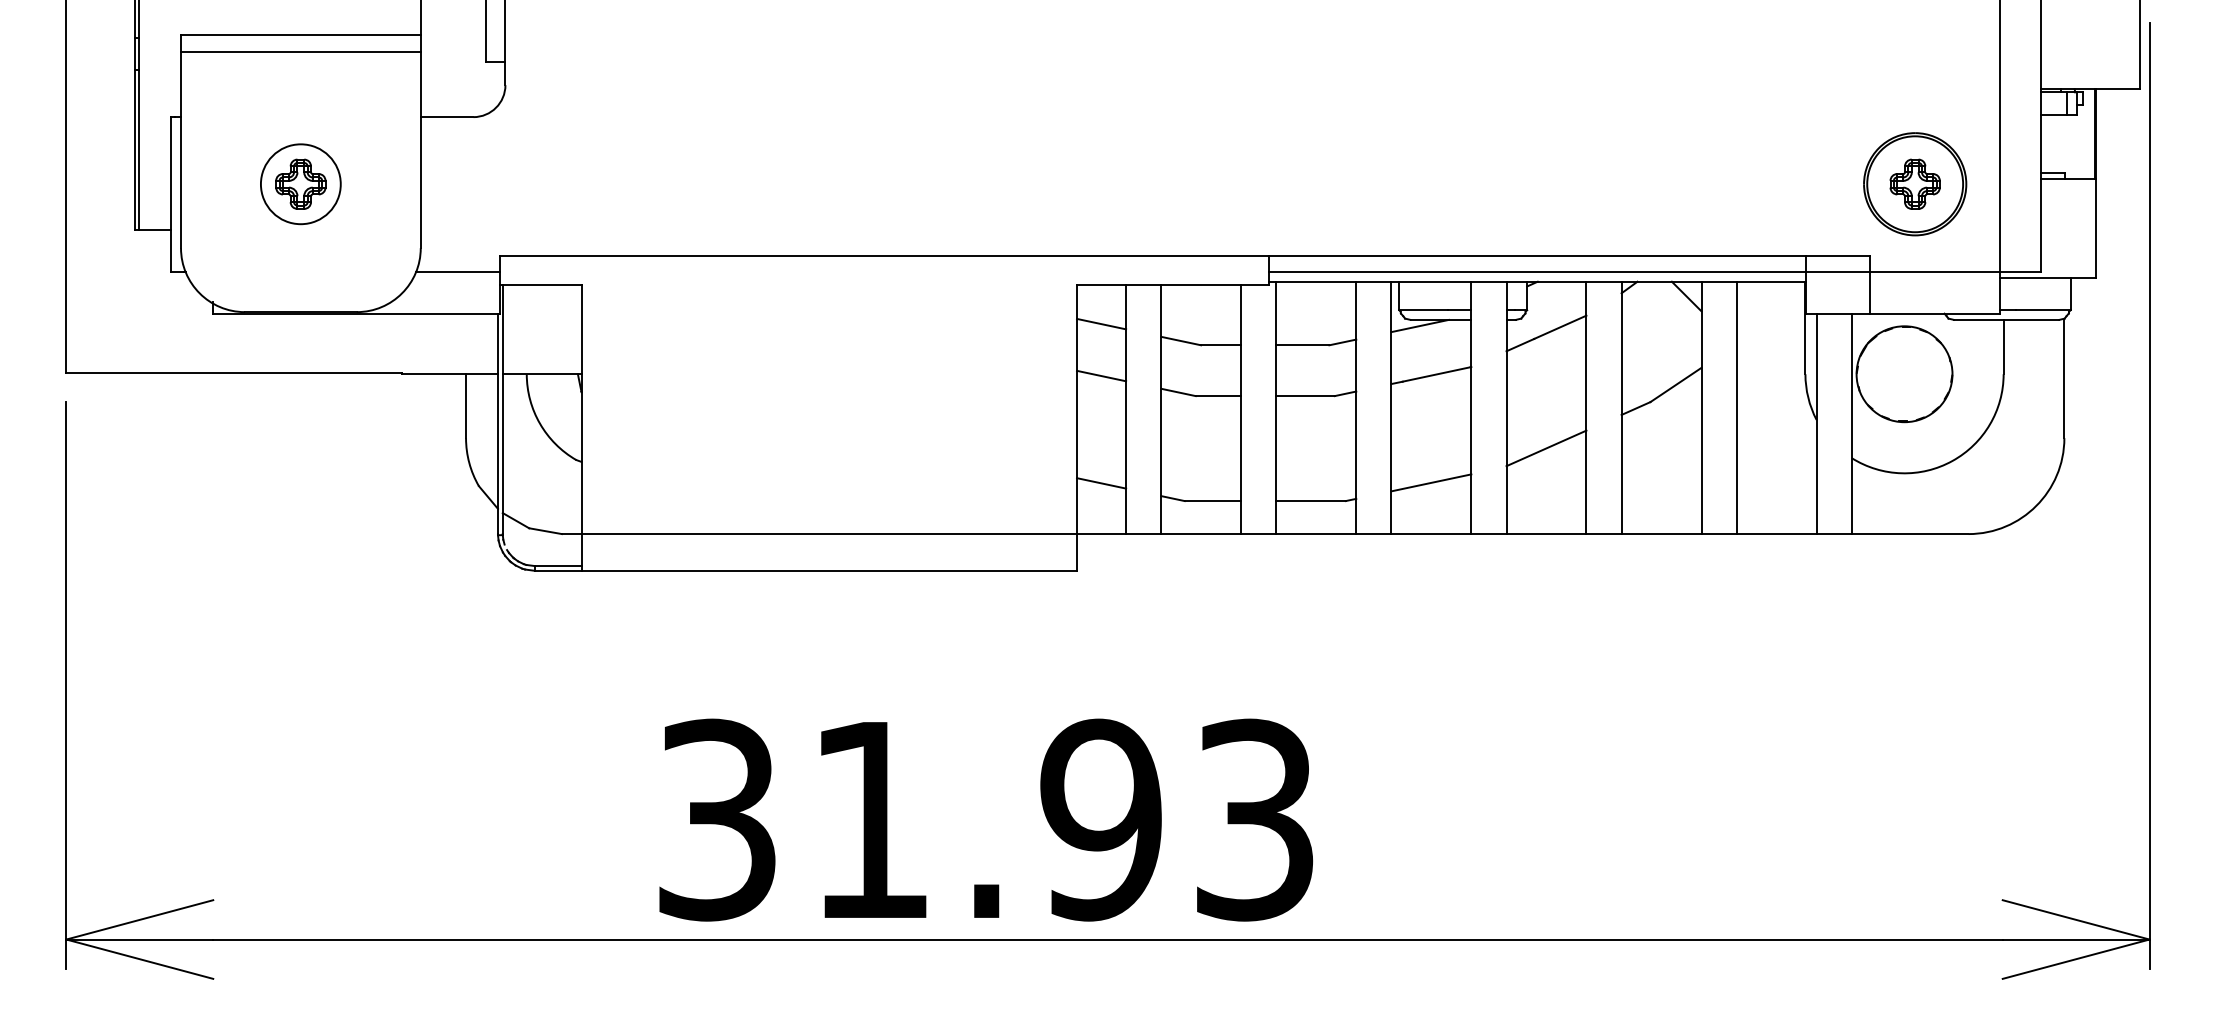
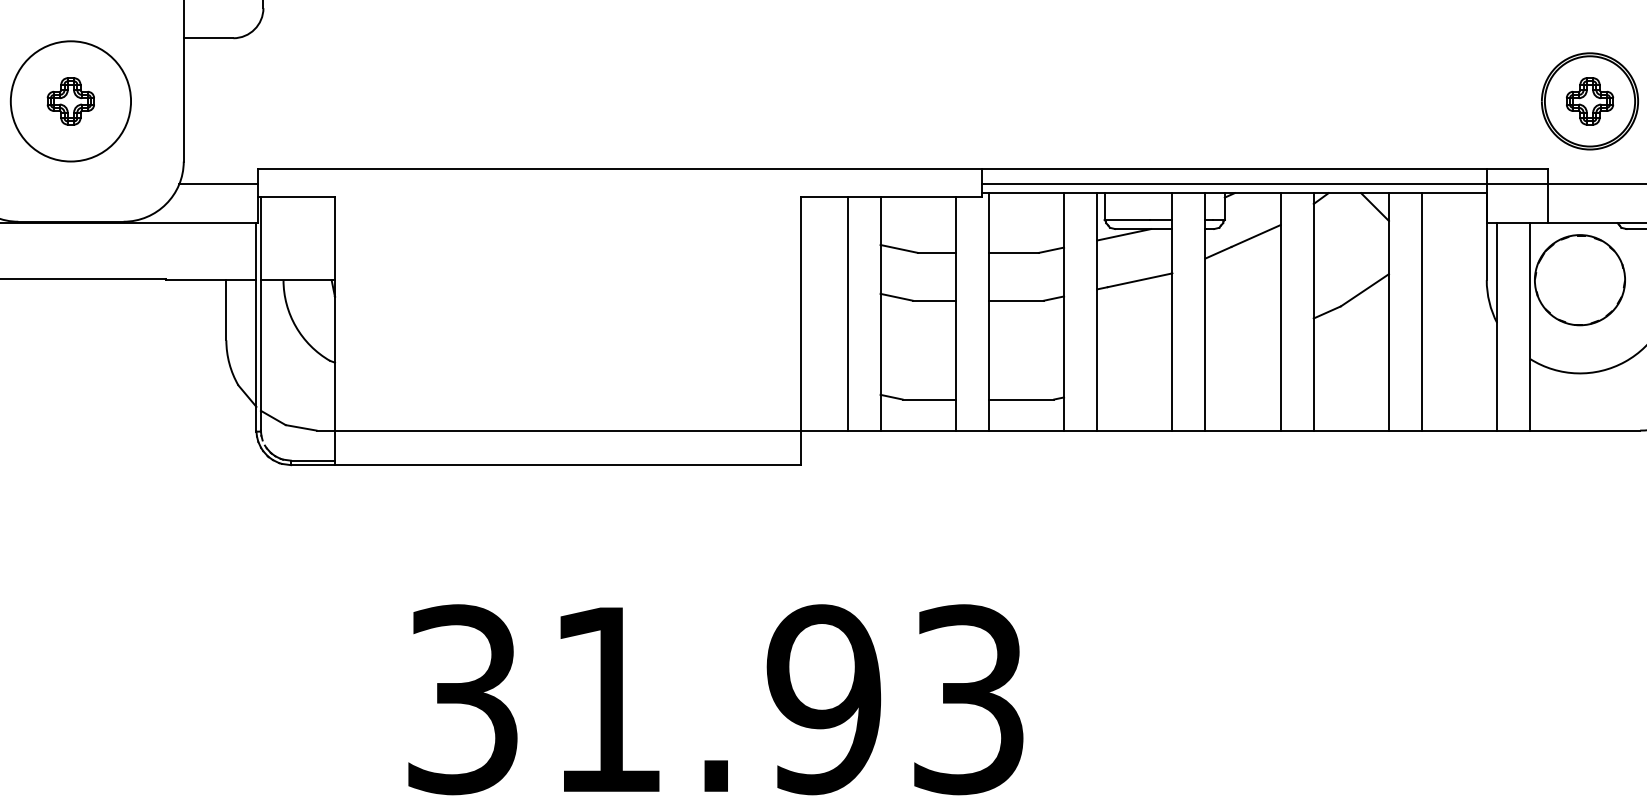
circle: (300, 184) -> (70, 101), size x1.6
line: (1101, 323) -> (824, 232), removed
line: (1101, 375) -> (824, 281), removed
line: (1546, 448) -> (1243, 350), removed
line: (1431, 482) -> (1134, 382), removed
line: (1101, 483) -> (824, 382), removed

